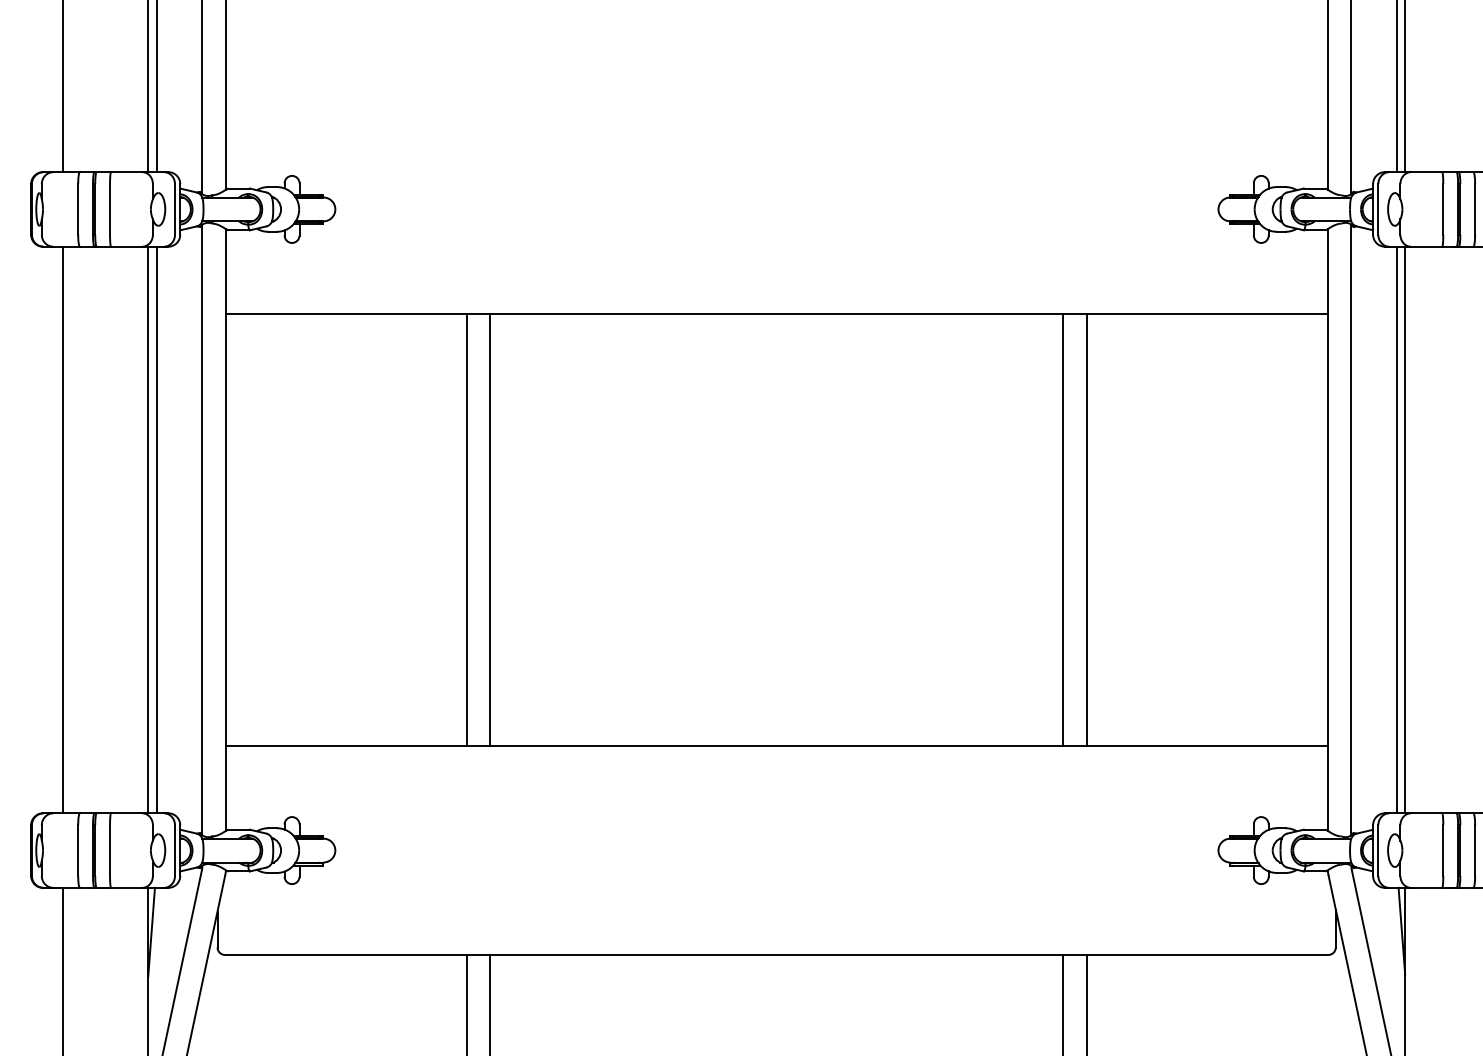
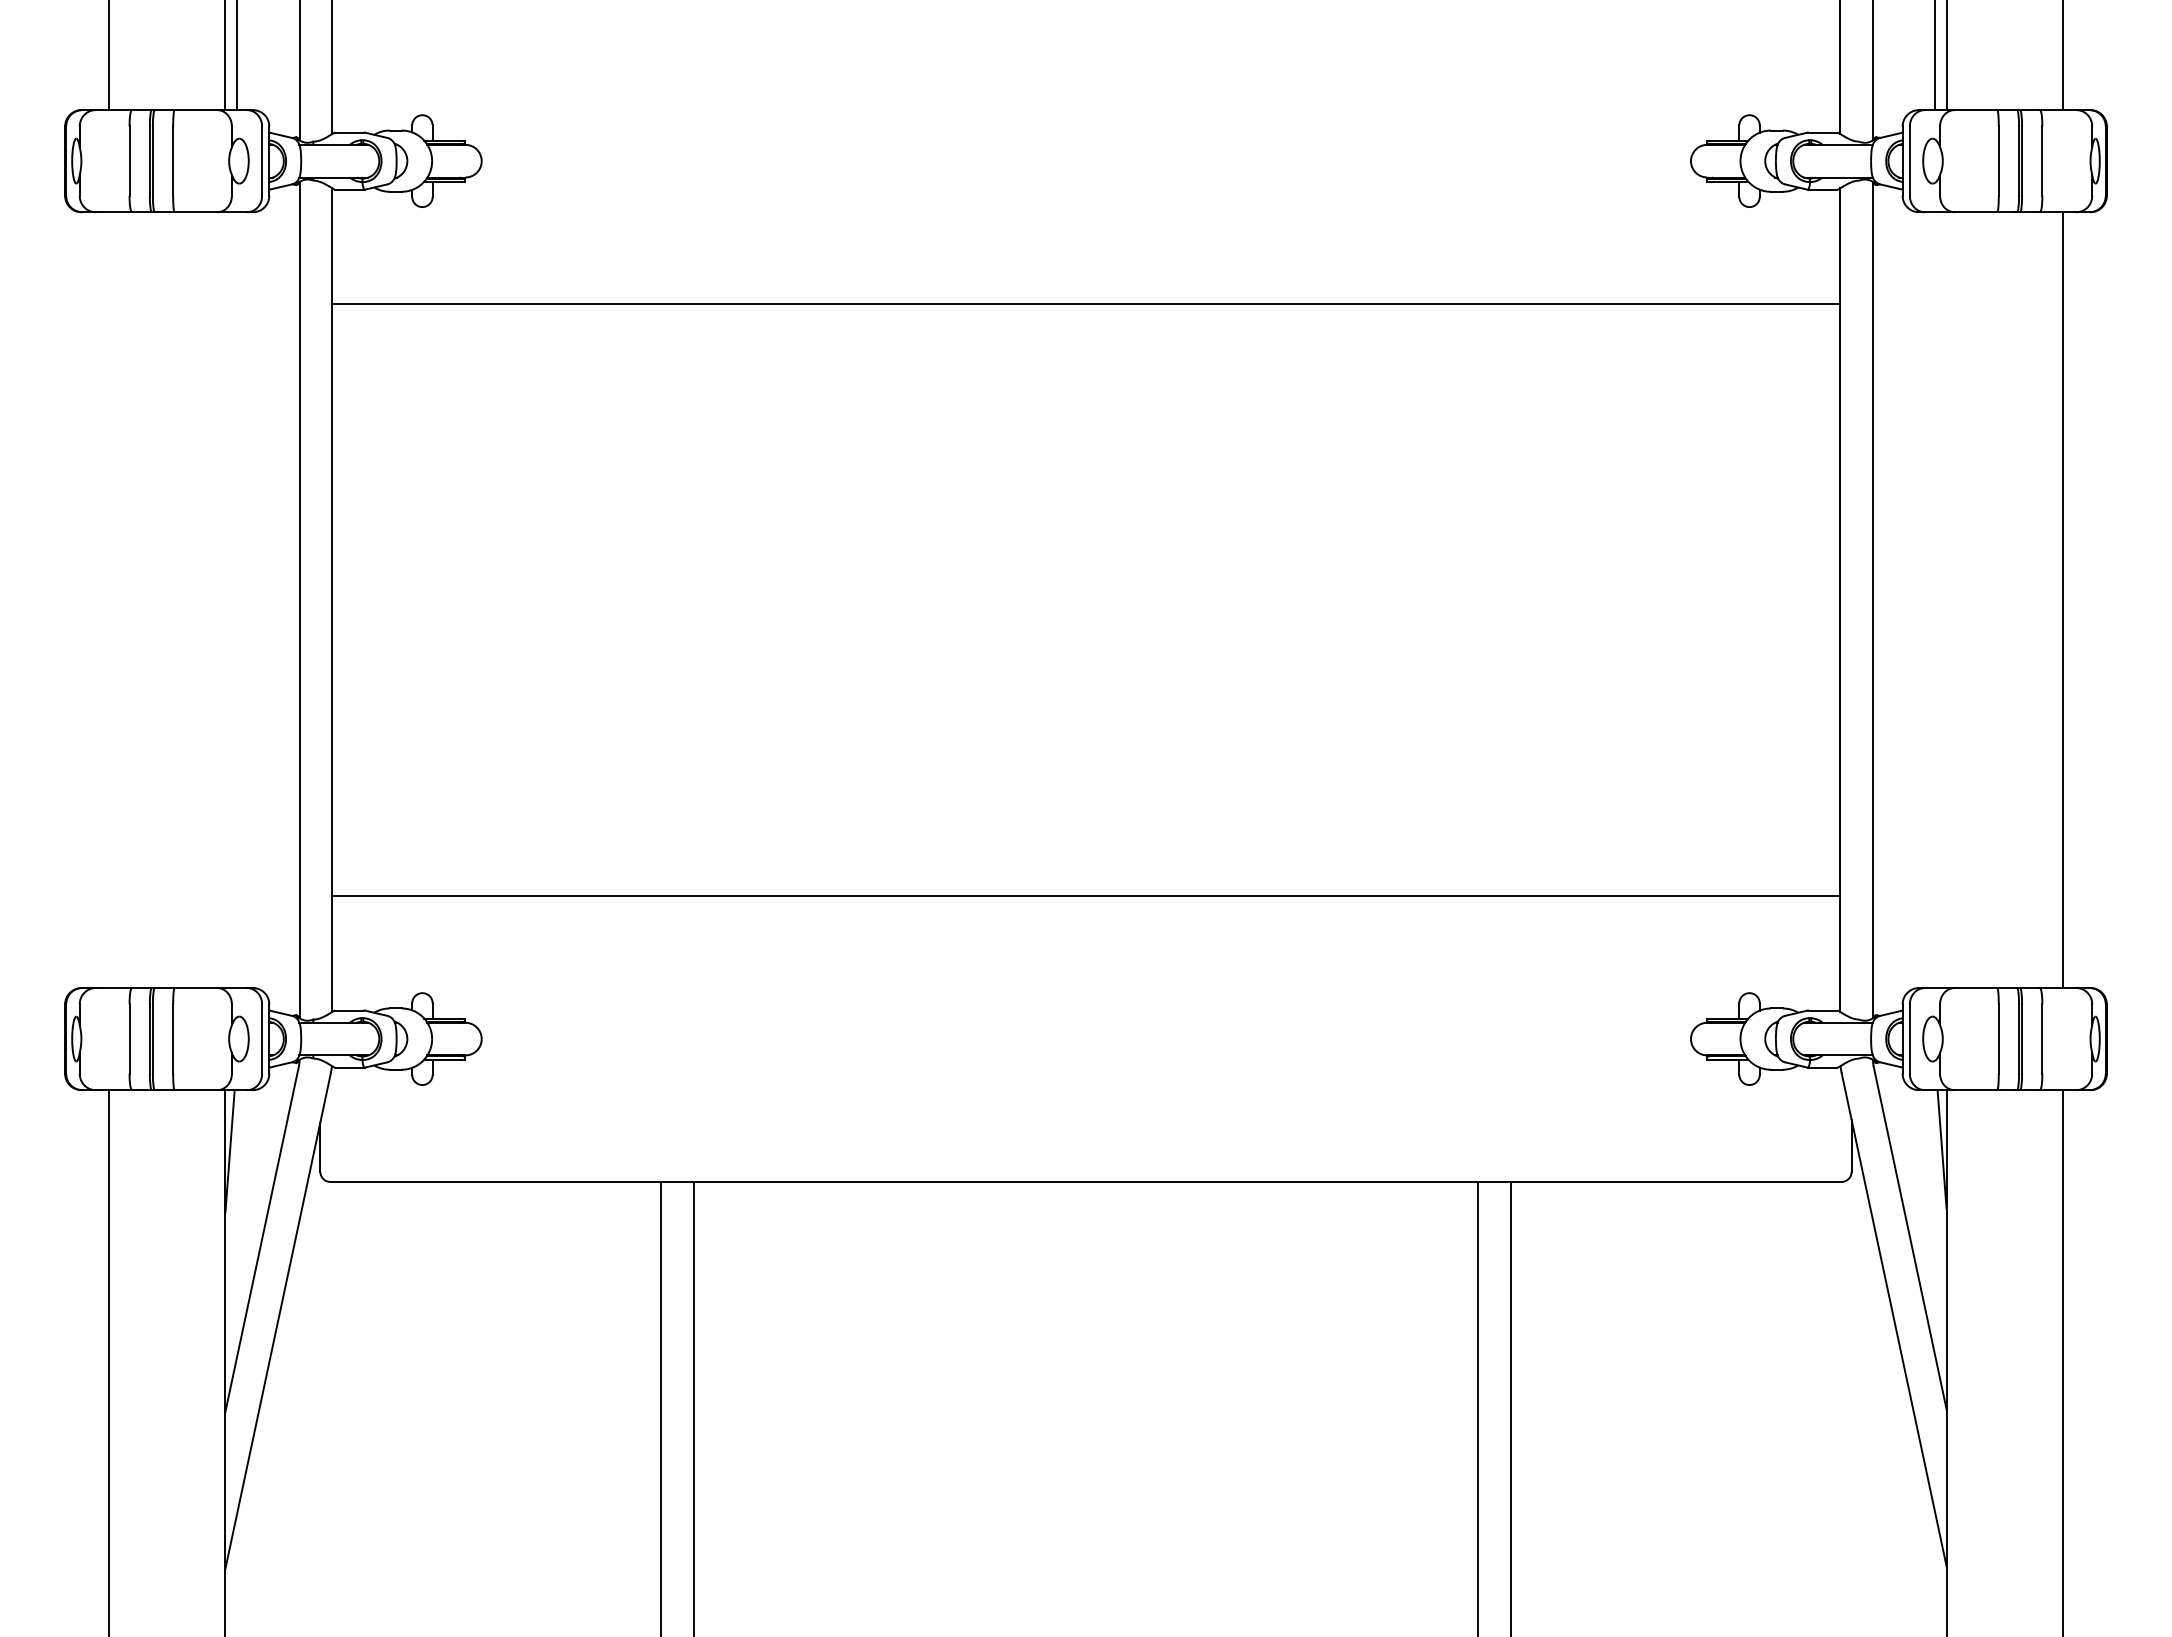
line: (63, 530) -> (109, 600), removed
line: (148, 530) -> (225, 600), removed
line: (156, 530) -> (236, 600), removed
line: (466, 530) -> (661, 600), removed
line: (490, 530) -> (693, 600), removed
line: (1063, 530) -> (1478, 600), removed
line: (1086, 530) -> (1510, 600), removed
line: (1397, 530) -> (1935, 600), removed
line: (1405, 530) -> (1946, 600), removed

